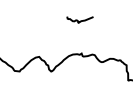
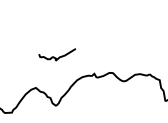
curve: (78, 20) -> (55, 57), moved

